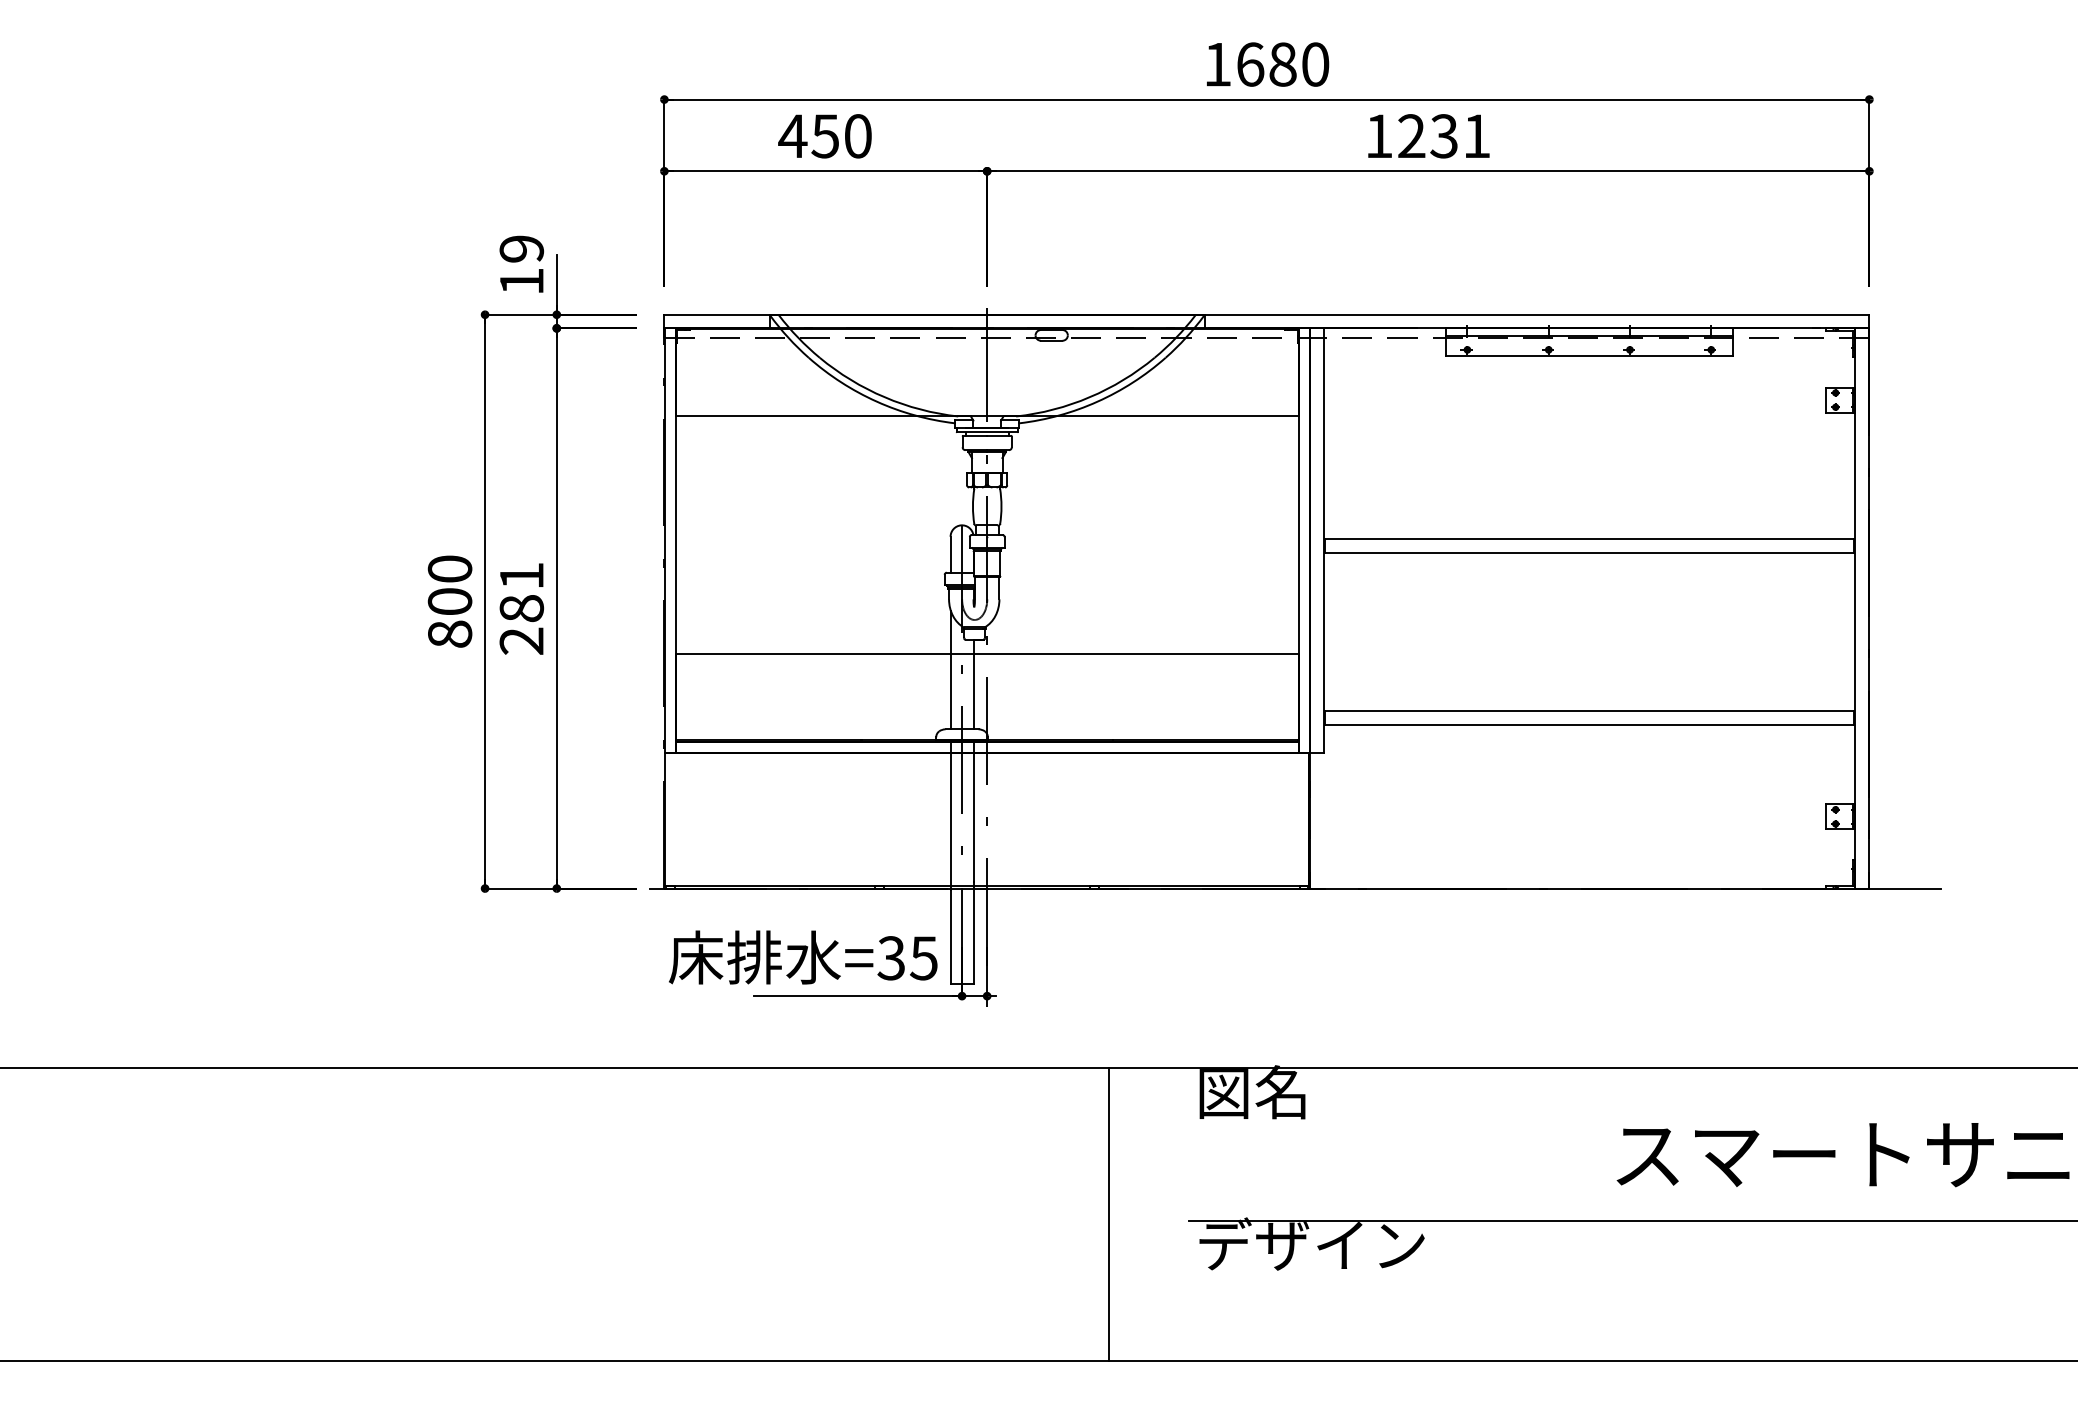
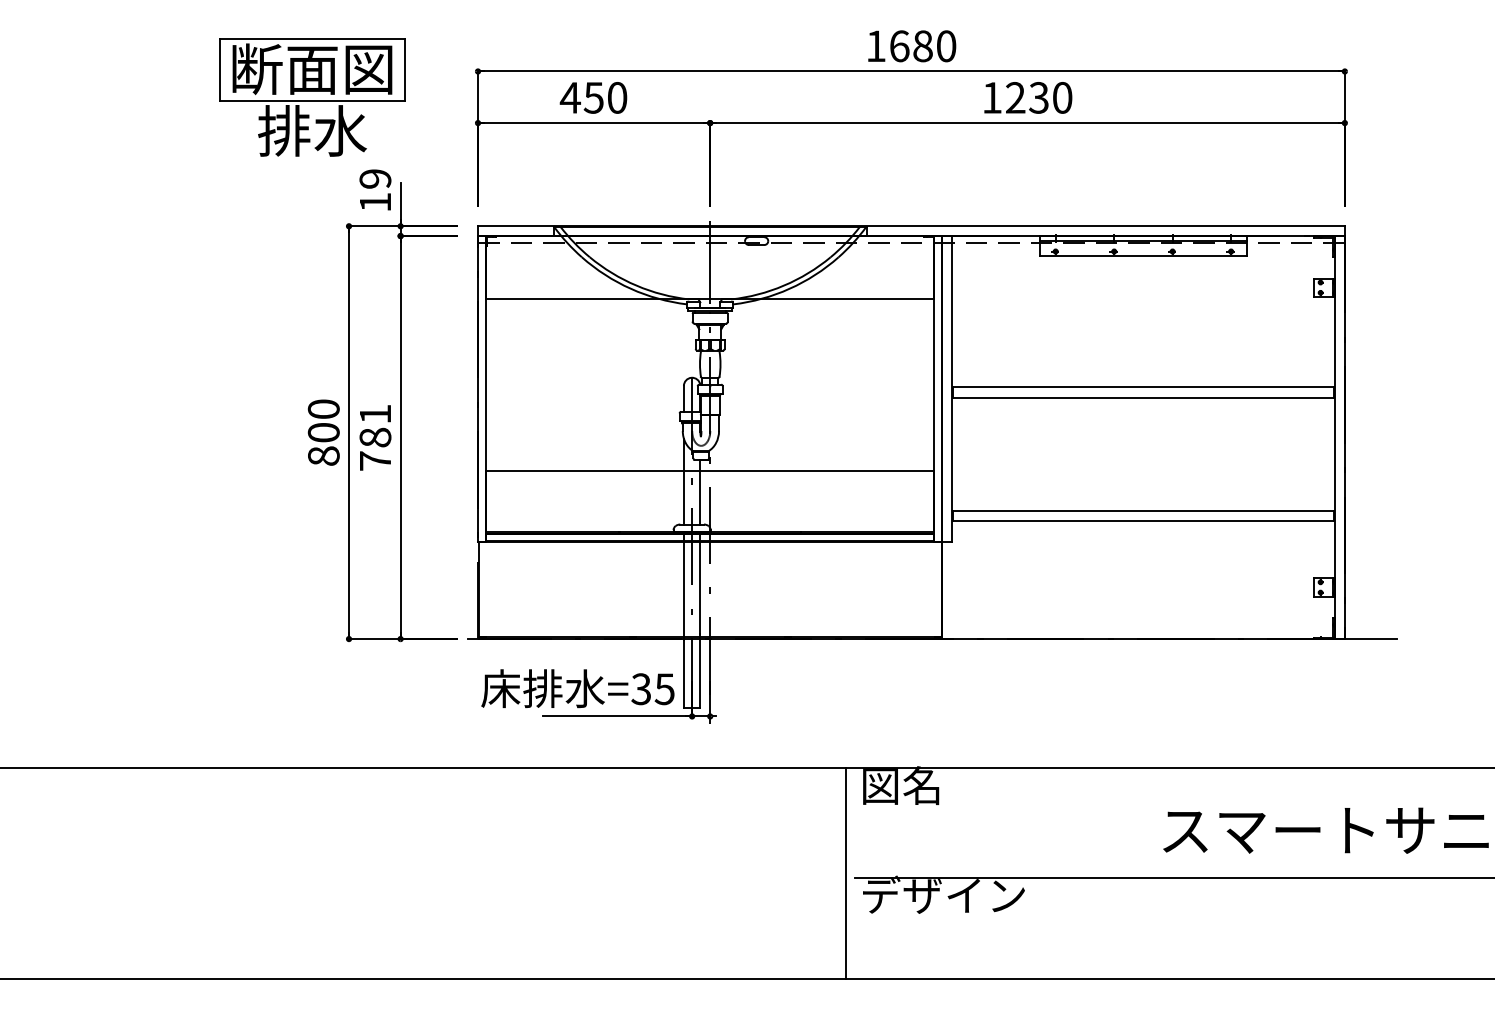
part: (434, 135) -> (312, 97), added
text: (1476, 135) -> (1062, 97), 1231 -> 1230
text: (520, 640) -> (374, 460), 281 -> 781
line: (1109, 1214) -> (846, 873), moved

